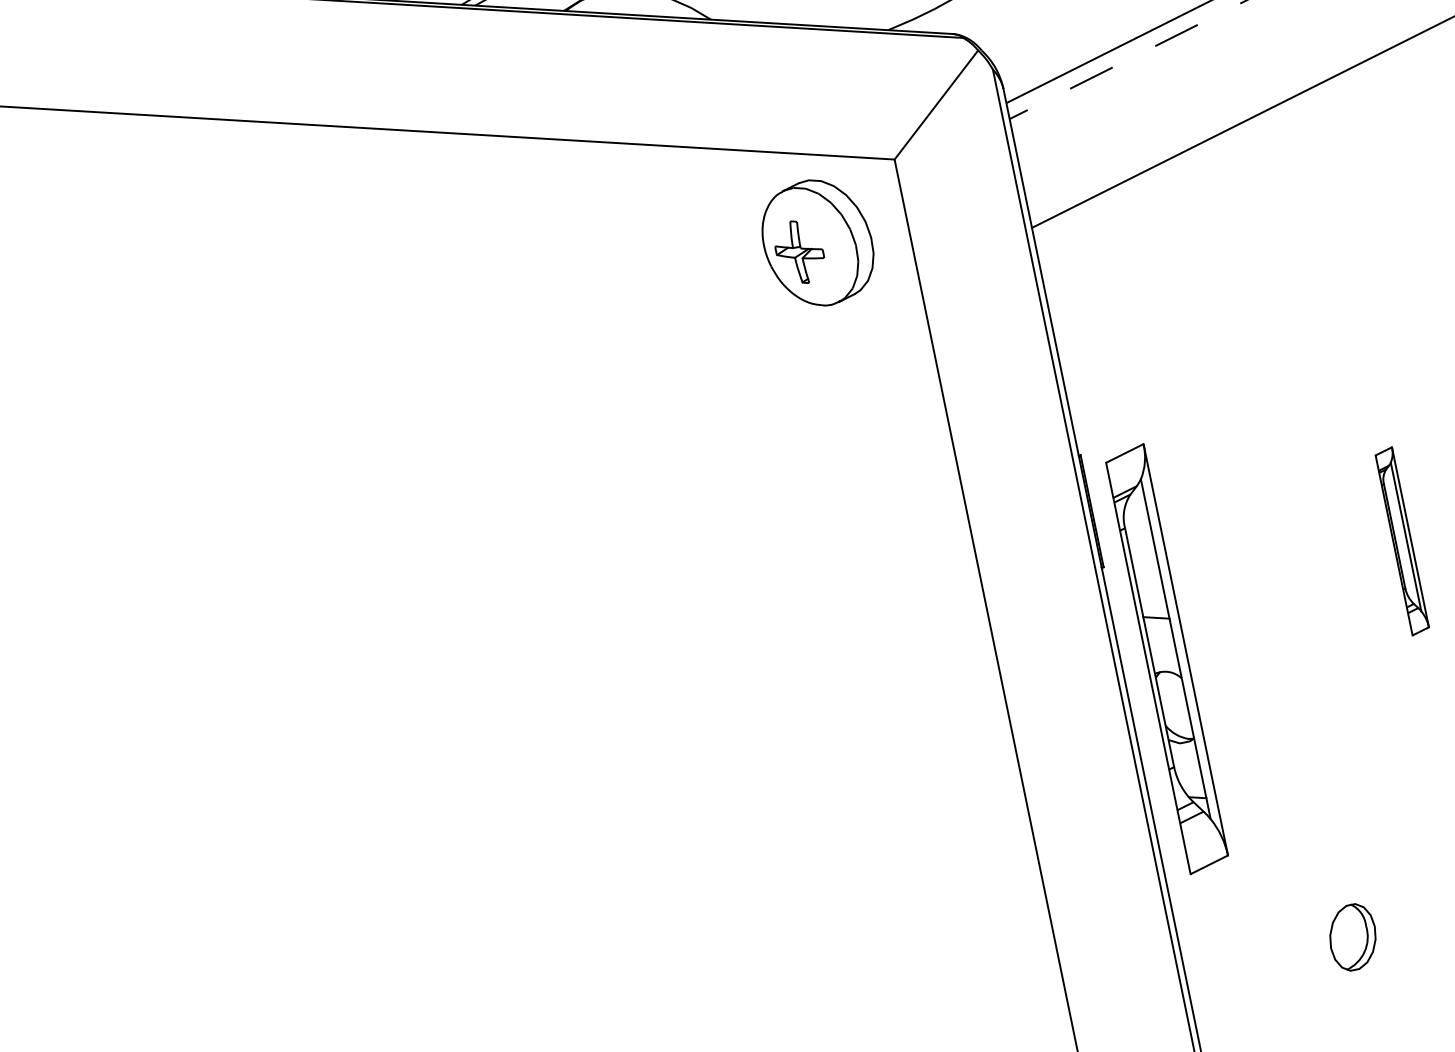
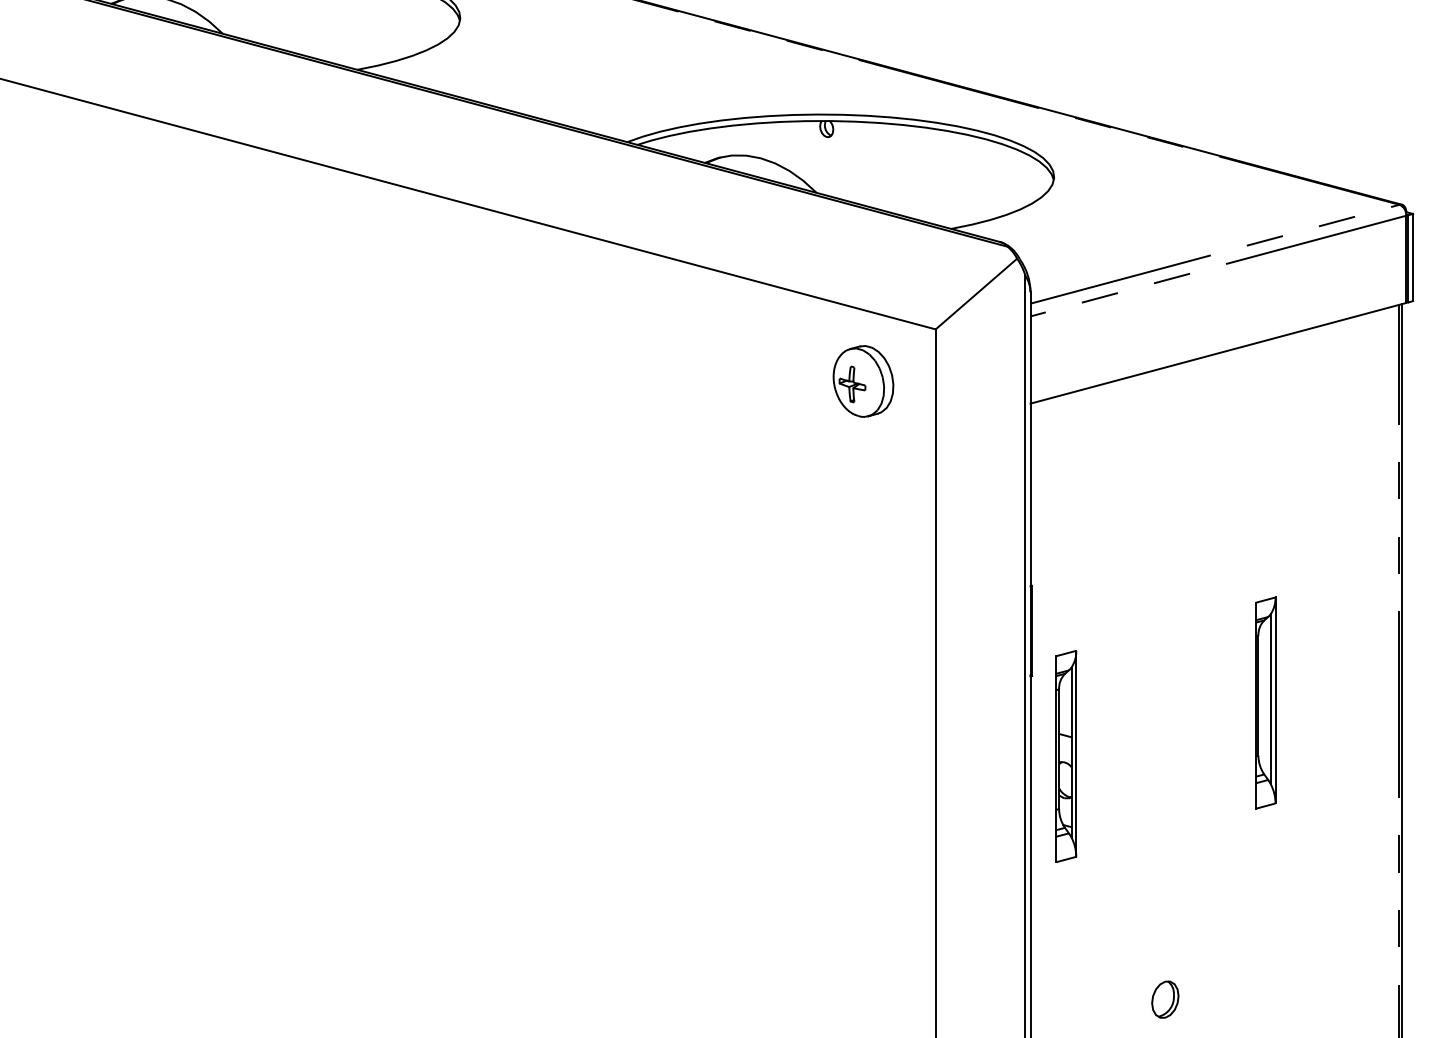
part: (817, 243) -> (863, 381), size x0.71
part: (1401, 540) -> (1265, 702), size x1.43
part: (1167, 659) -> (1066, 756), size x0.62
part: (1353, 937) -> (1165, 999), size x0.71

